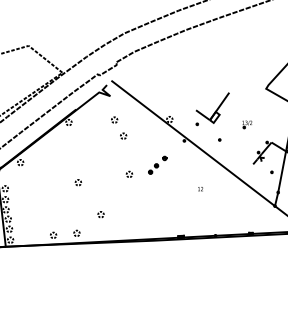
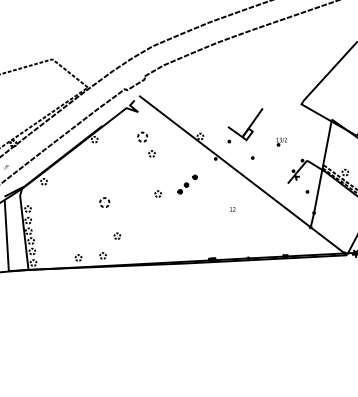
part: (114, 119) -> (142, 136), size x1.6
part: (78, 182) -> (104, 202), size x1.6
part: (101, 213) -> (117, 235), moved

